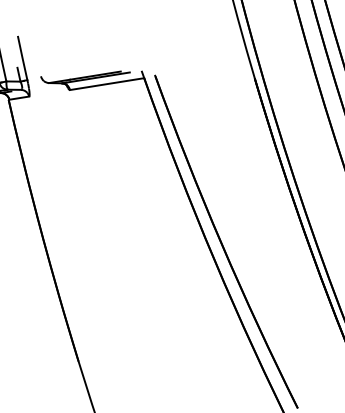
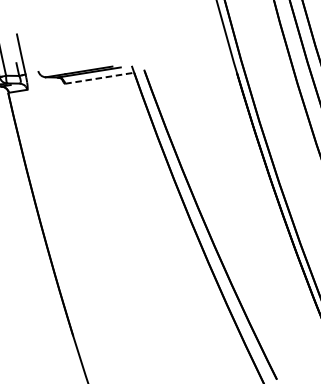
line: (107, 84) -> (100, 78), solid -> dashed

